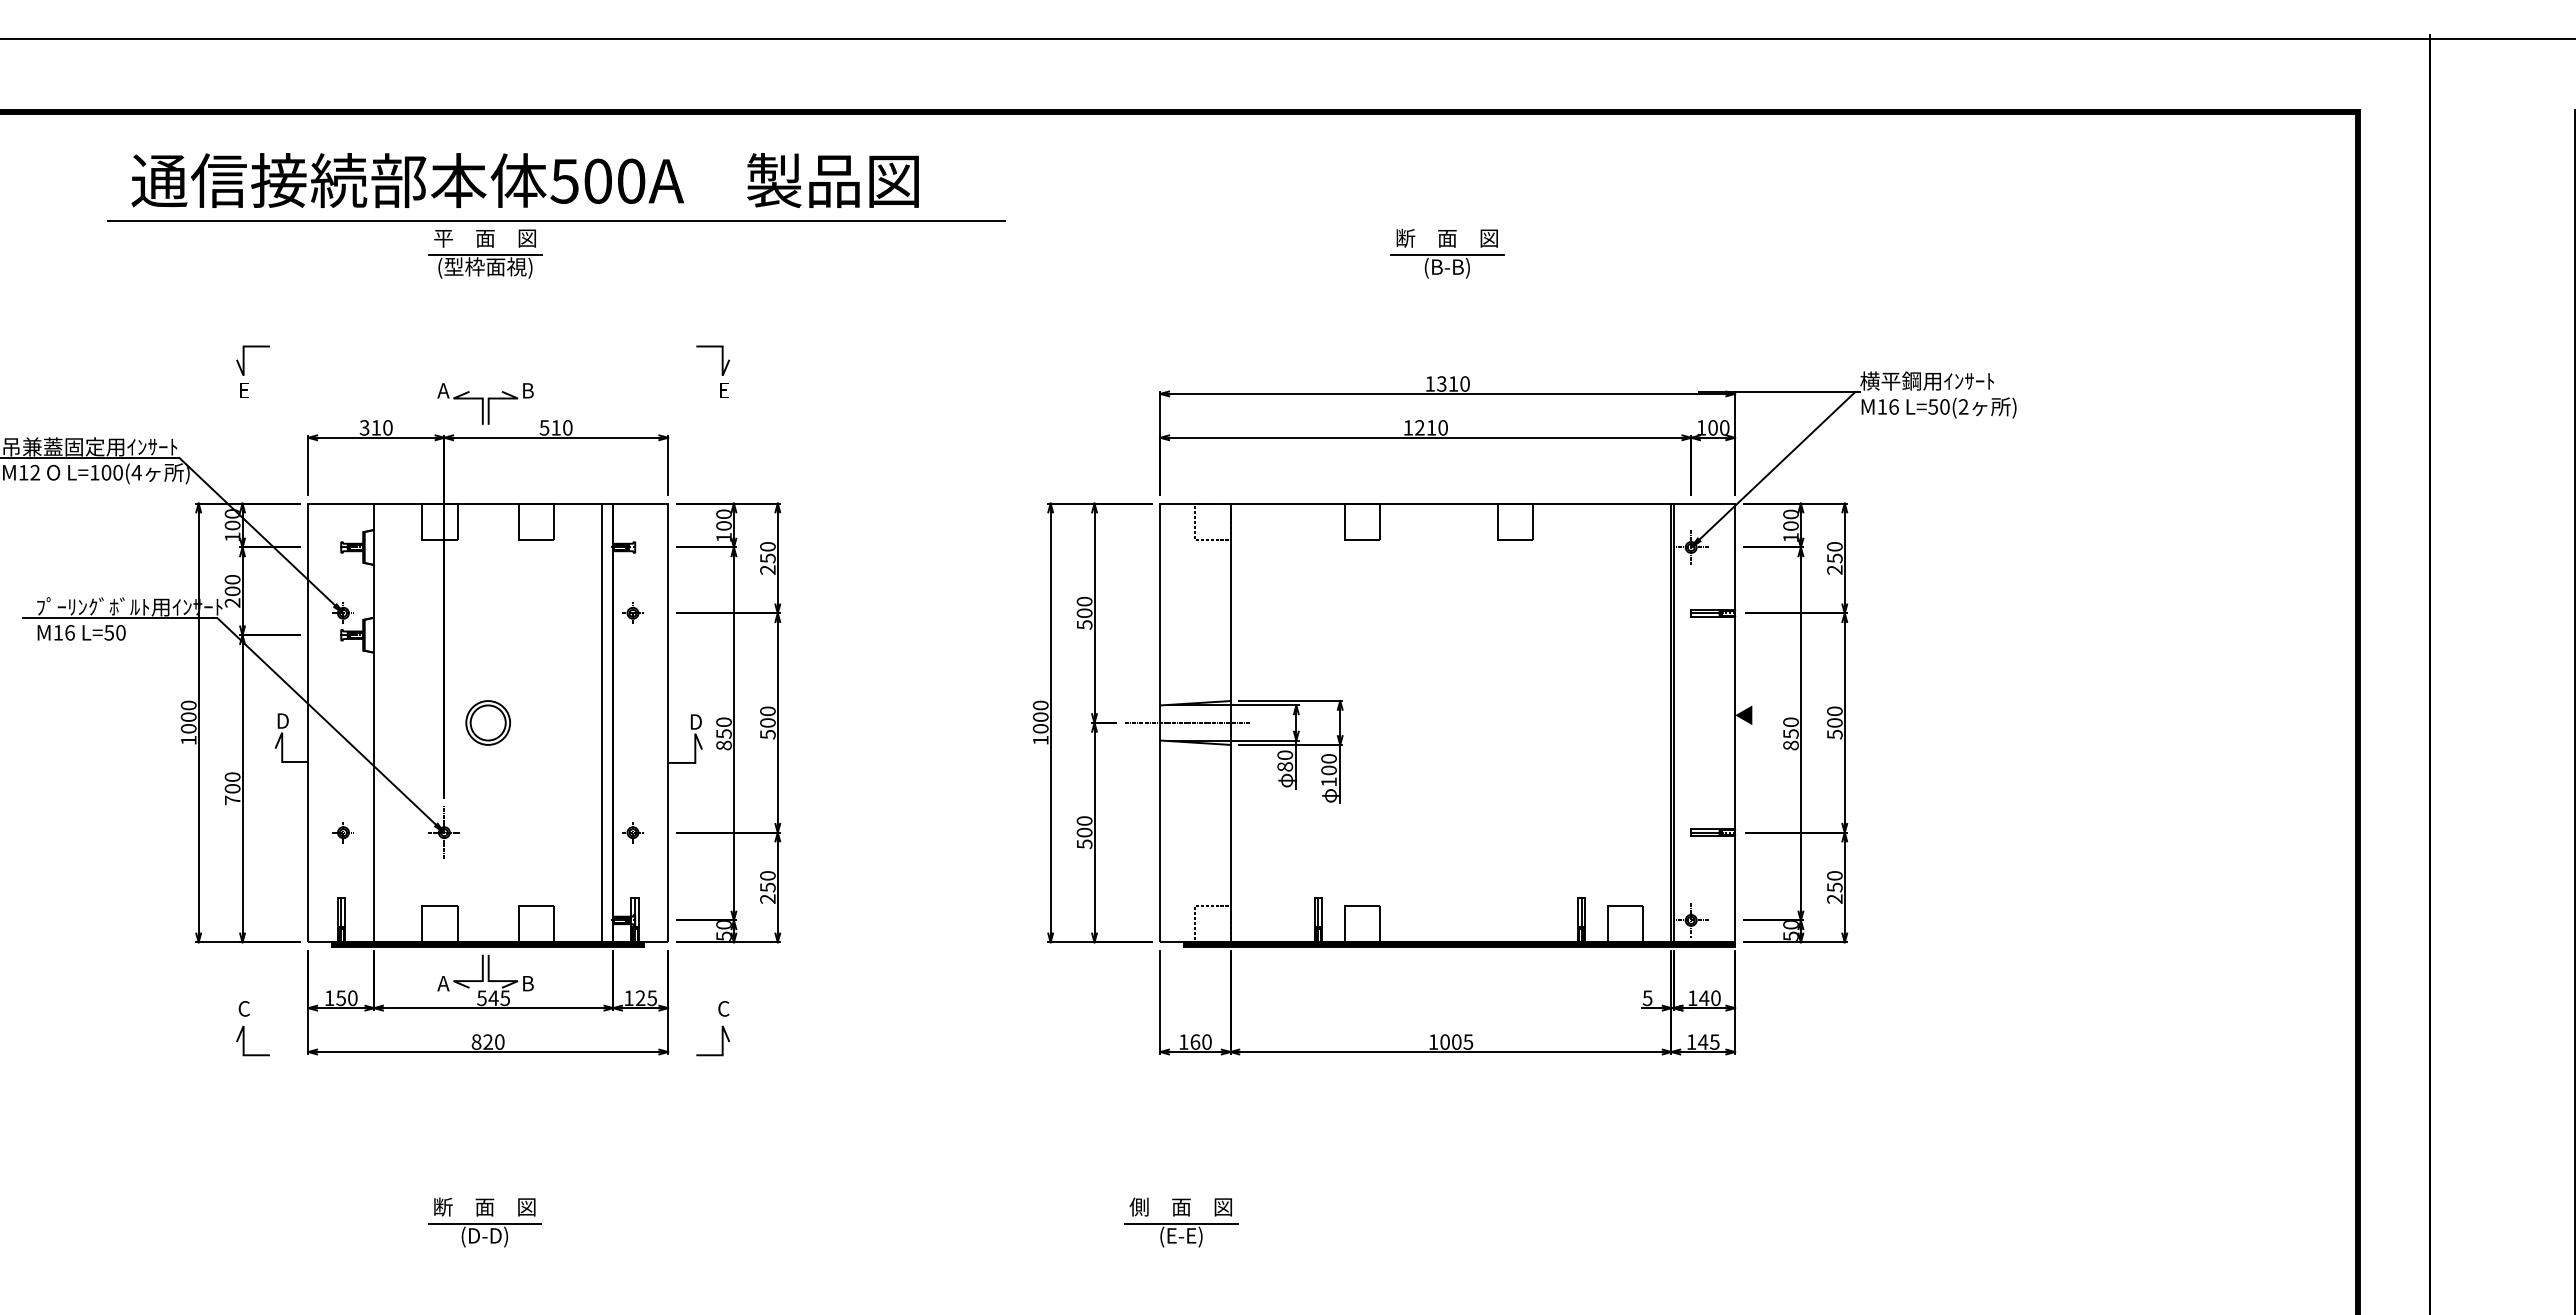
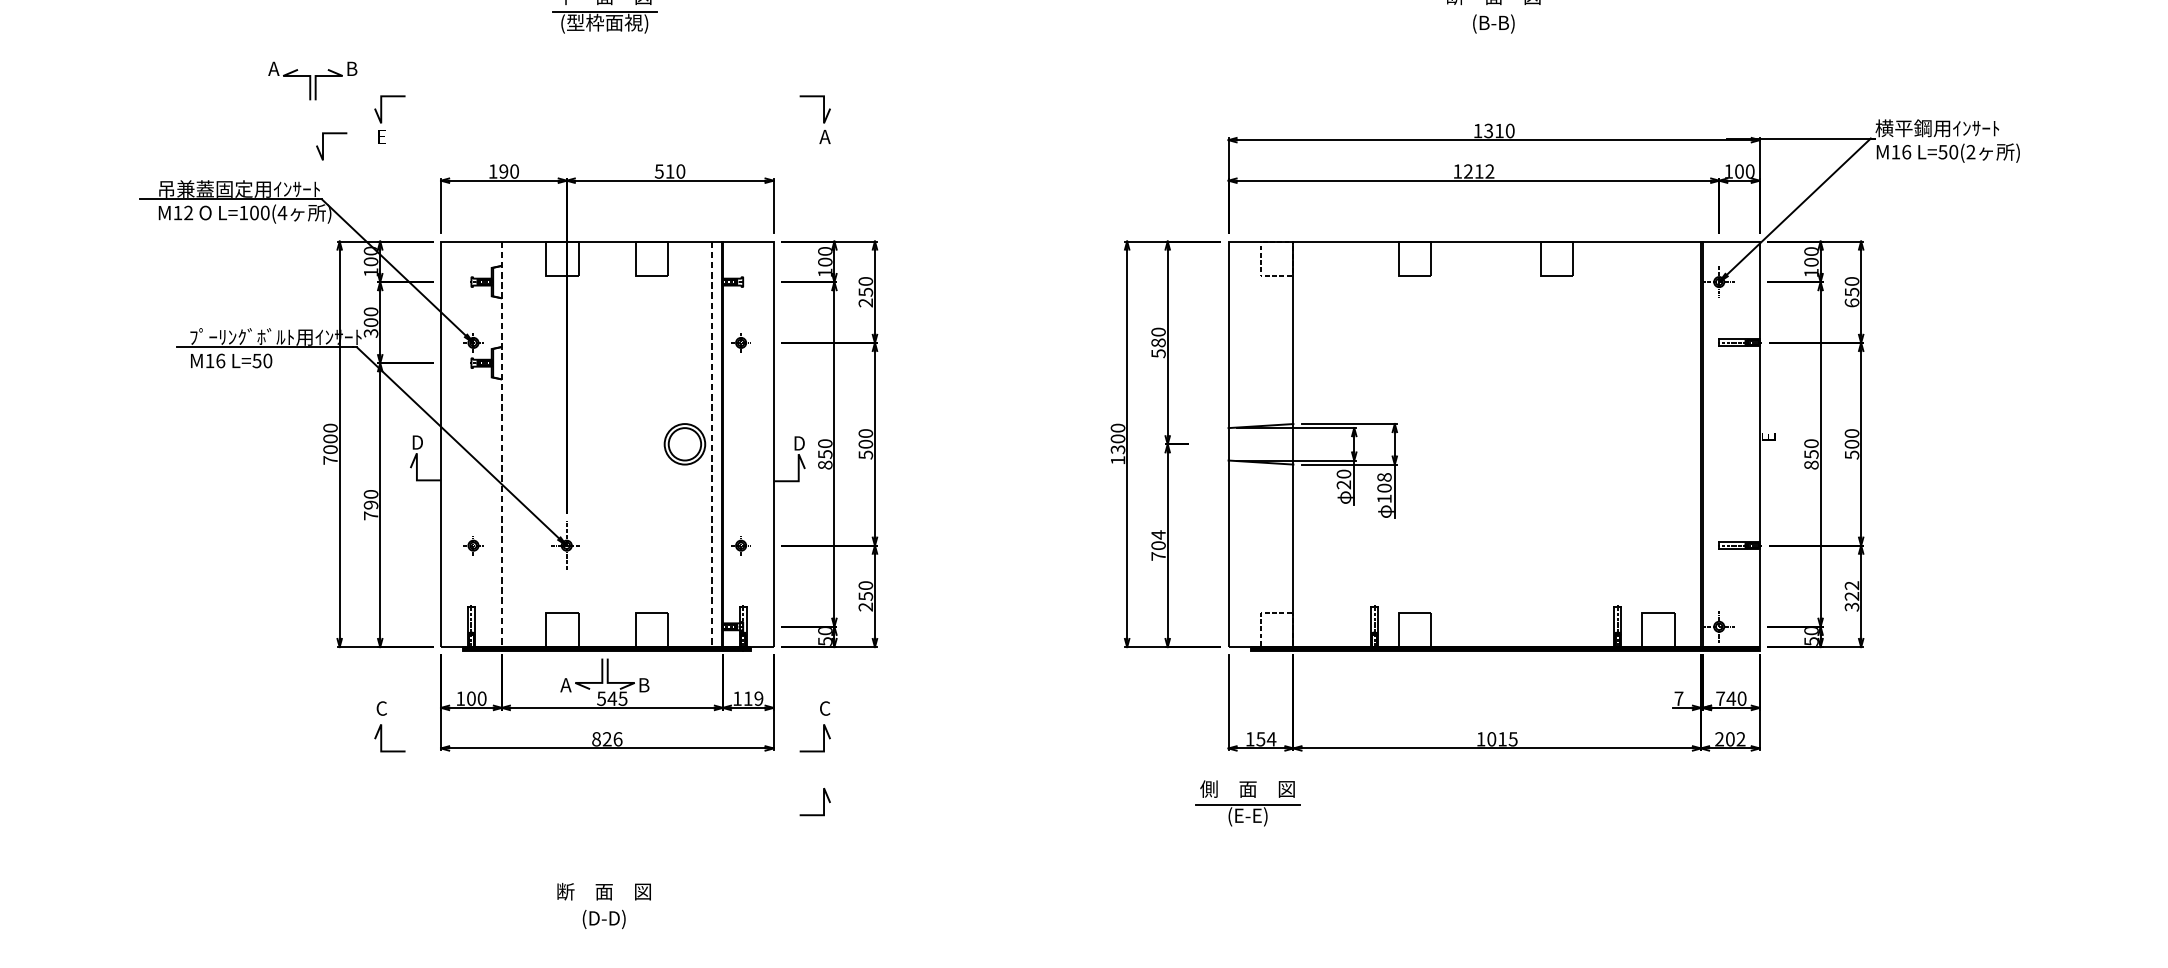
line: (1447, 255) -> (1493, 12), removed
text: (723, 390) -> (824, 136), E -> A
line: (181, 400) -> (323, 146), added
part: (485, 403) -> (312, 80), moved
text: (369, 427) -> (497, 171), 310 -> 190
text: (1442, 427) -> (1489, 171), 1210 -> 1212
text: (1834, 569) -> (1851, 302), 250 -> 650
text: (232, 602) -> (370, 332), 200 -> 300
text: (1084, 613) -> (1158, 343), 500 -> 580
text: (1744, 714) -> (1768, 436), ▲ -> E
part: (487, 722) -> (684, 443), moved
line: (1188, 722) -> (1254, 443), removed
line: (374, 723) -> (502, 444), solid -> dashed
line: (601, 723) -> (712, 444), solid -> dashed
text: (1040, 728) -> (1117, 449), 1000 -> 1300
text: (188, 740) -> (330, 460), 1000 -> 7000
text: (1328, 758) -> (1383, 477), 100 -> 108
text: (1285, 766) -> (1344, 484), 80 -> 20
text: (232, 788) -> (370, 504), 700 -> 790
text: (1084, 832) -> (1158, 545), 500 -> 704
text: (1834, 887) -> (1851, 596), 250 -> 322
text: (645, 997) -> (752, 698), 125 -> 119
text: (1692, 997) -> (1720, 698), 140 -> 740
text: (340, 998) -> (470, 698), 150 -> 100
text: (1647, 998) -> (1678, 698), 5 -> 7
text: (499, 1041) -> (617, 738), 820 -> 826
text: (1201, 1041) -> (1266, 738), 160 -> 154
text: (1456, 1041) -> (1502, 738), 1005 -> 1015
text: (1702, 1041) -> (1729, 738), 145 -> 202
line: (721, 1109) -> (822, 801), added
part: (1181, 1222) -> (1248, 803), moved
line: (484, 1224) -> (603, 907), removed

